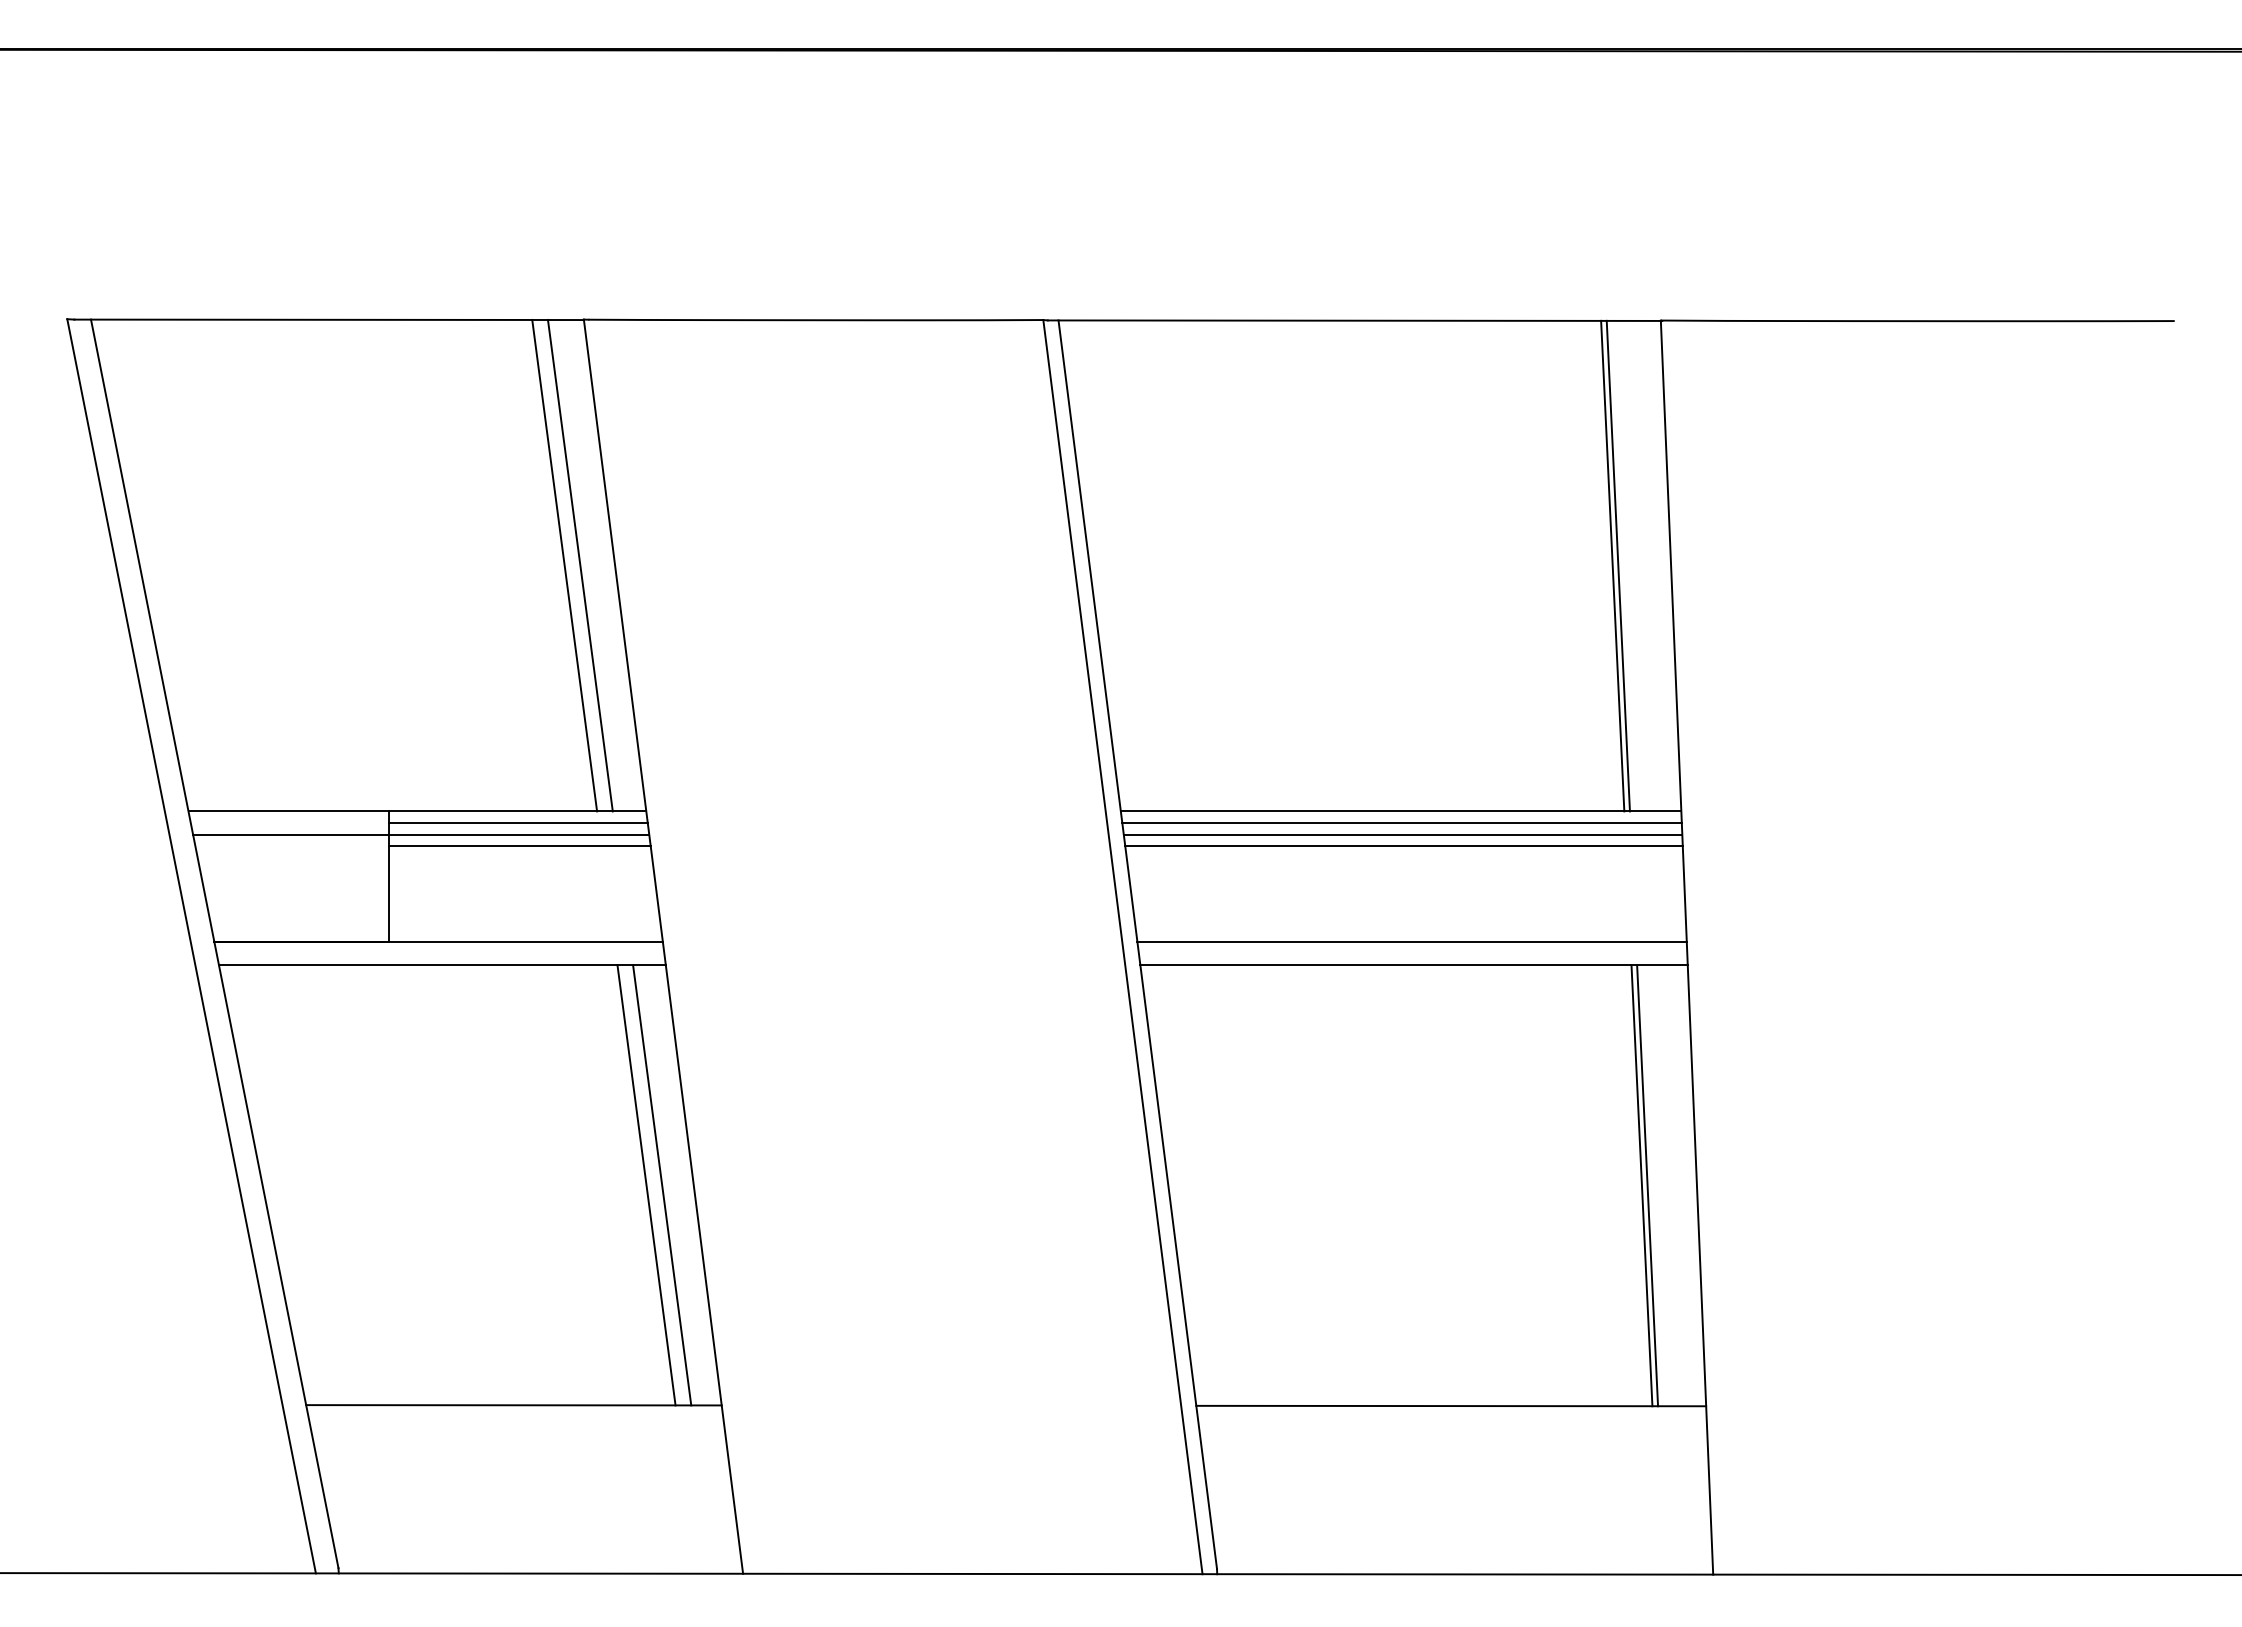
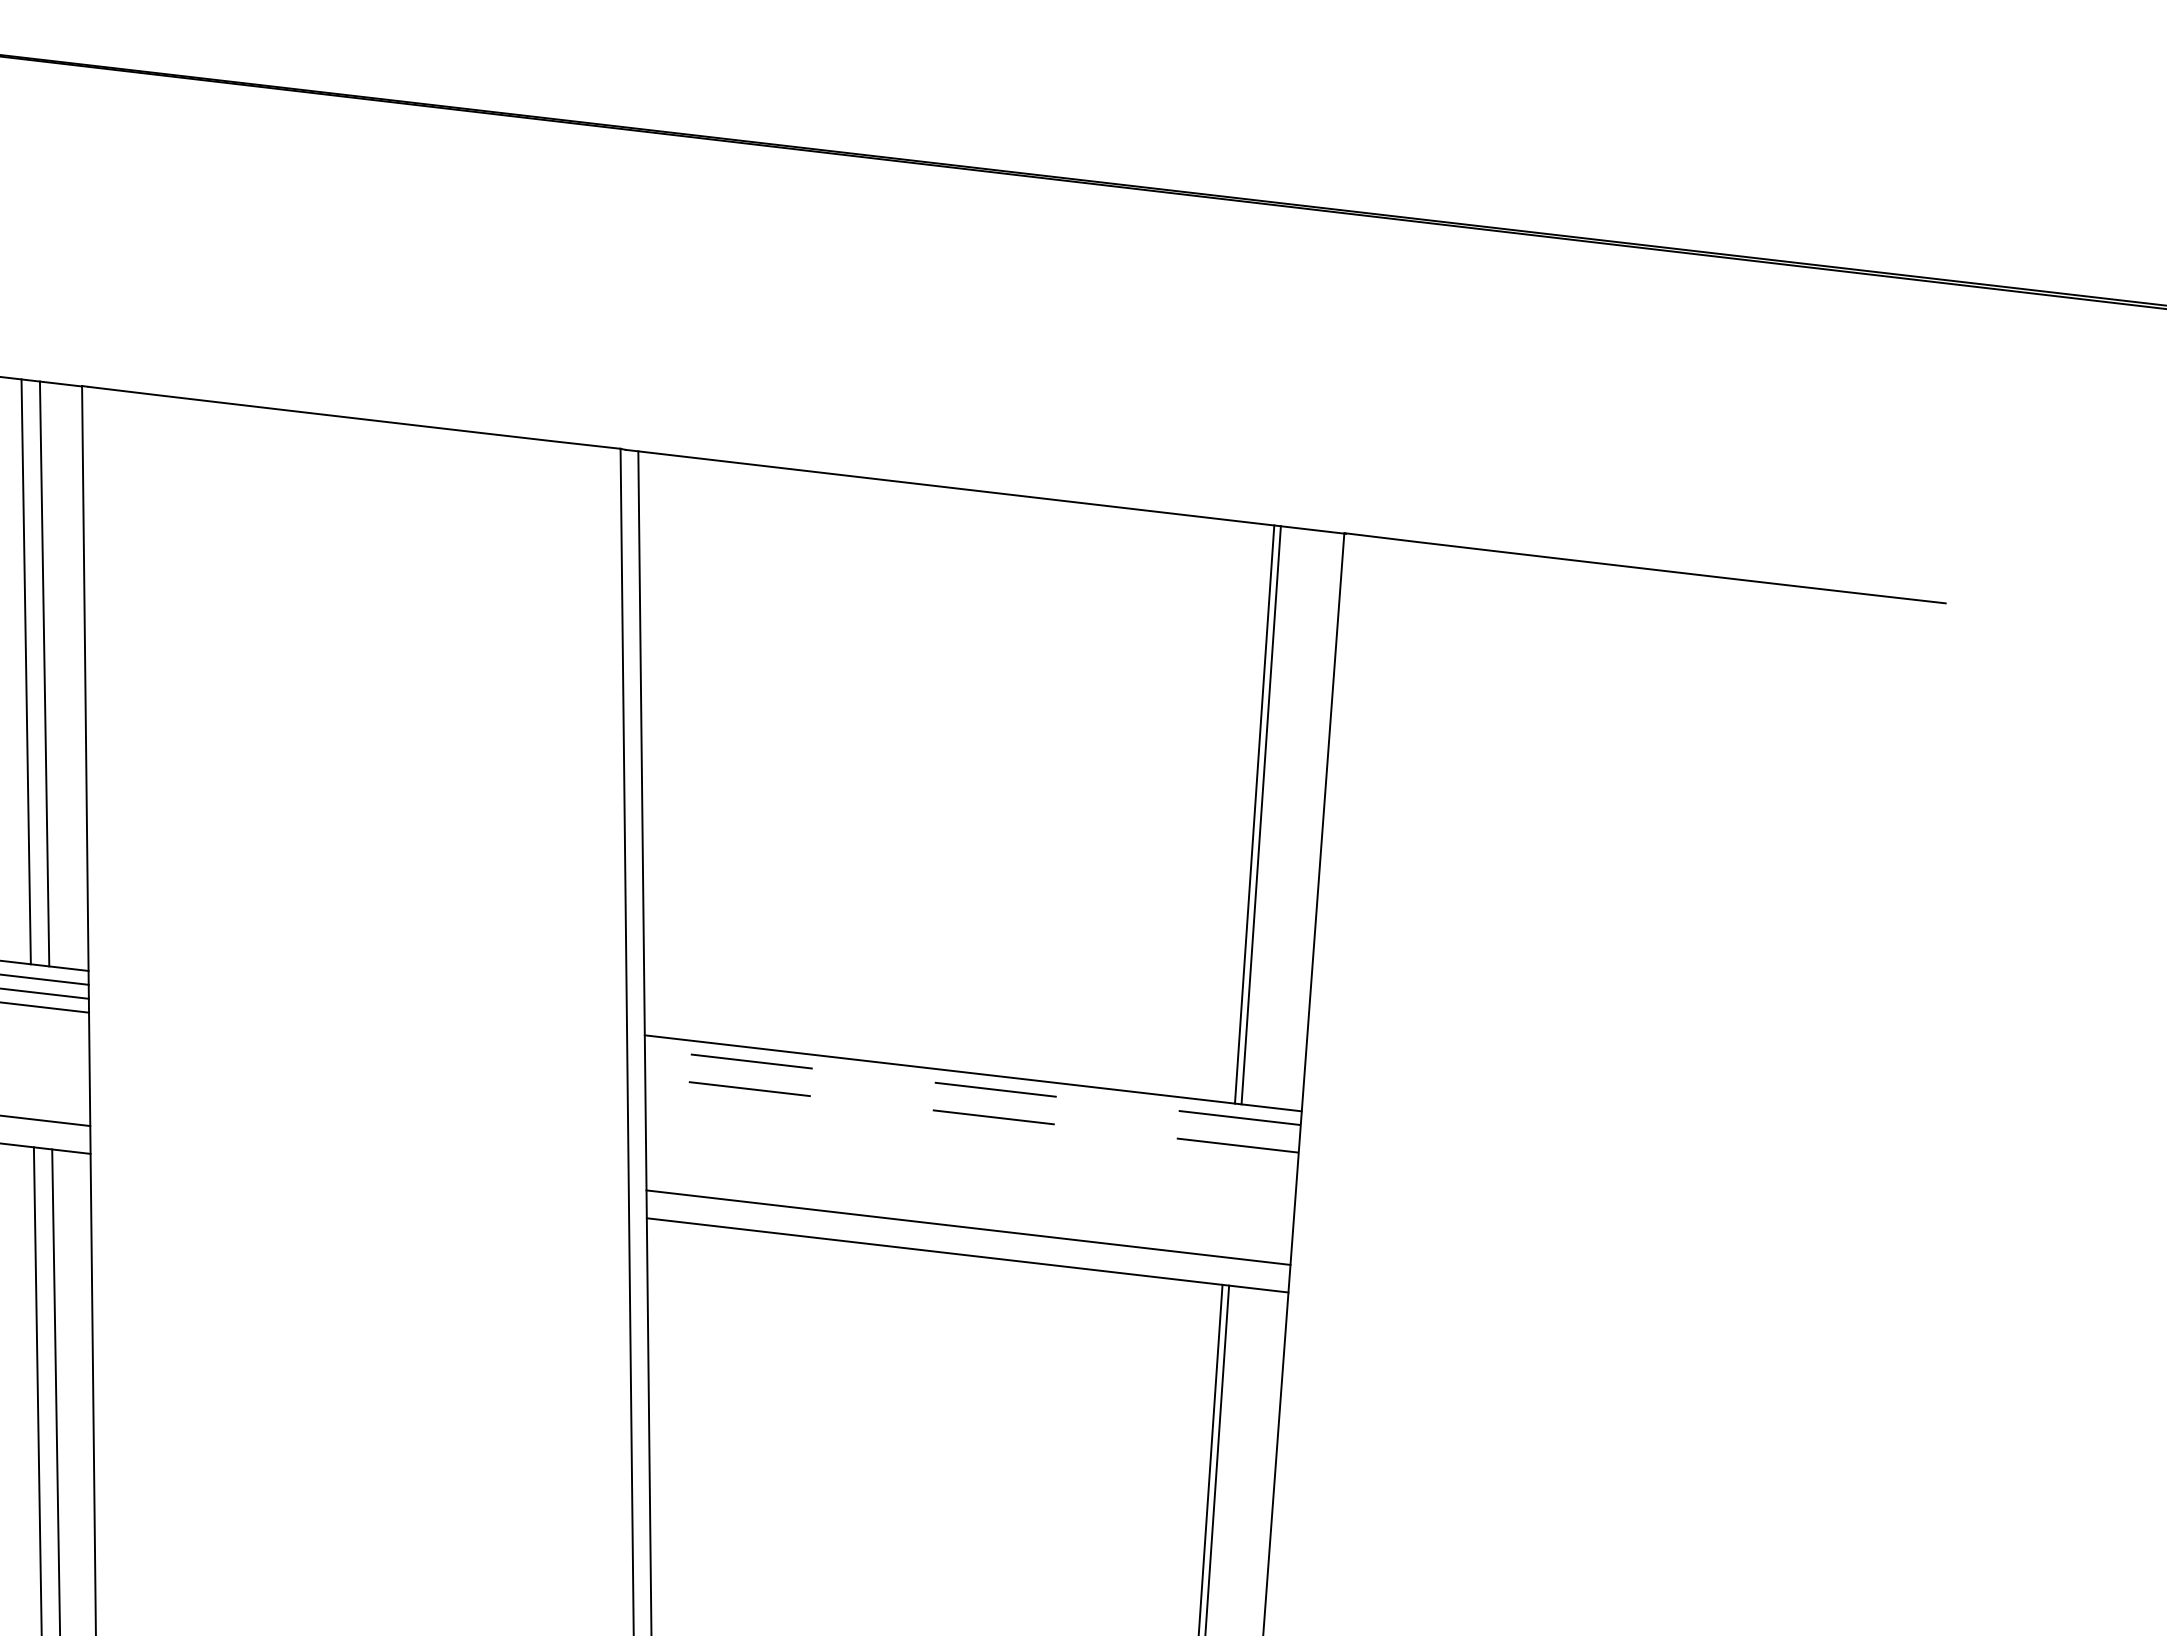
line: (1402, 823) -> (973, 1087), solid -> dashed
line: (1402, 834) -> (971, 1100), removed
line: (1404, 846) -> (972, 1114), solid -> dashed

